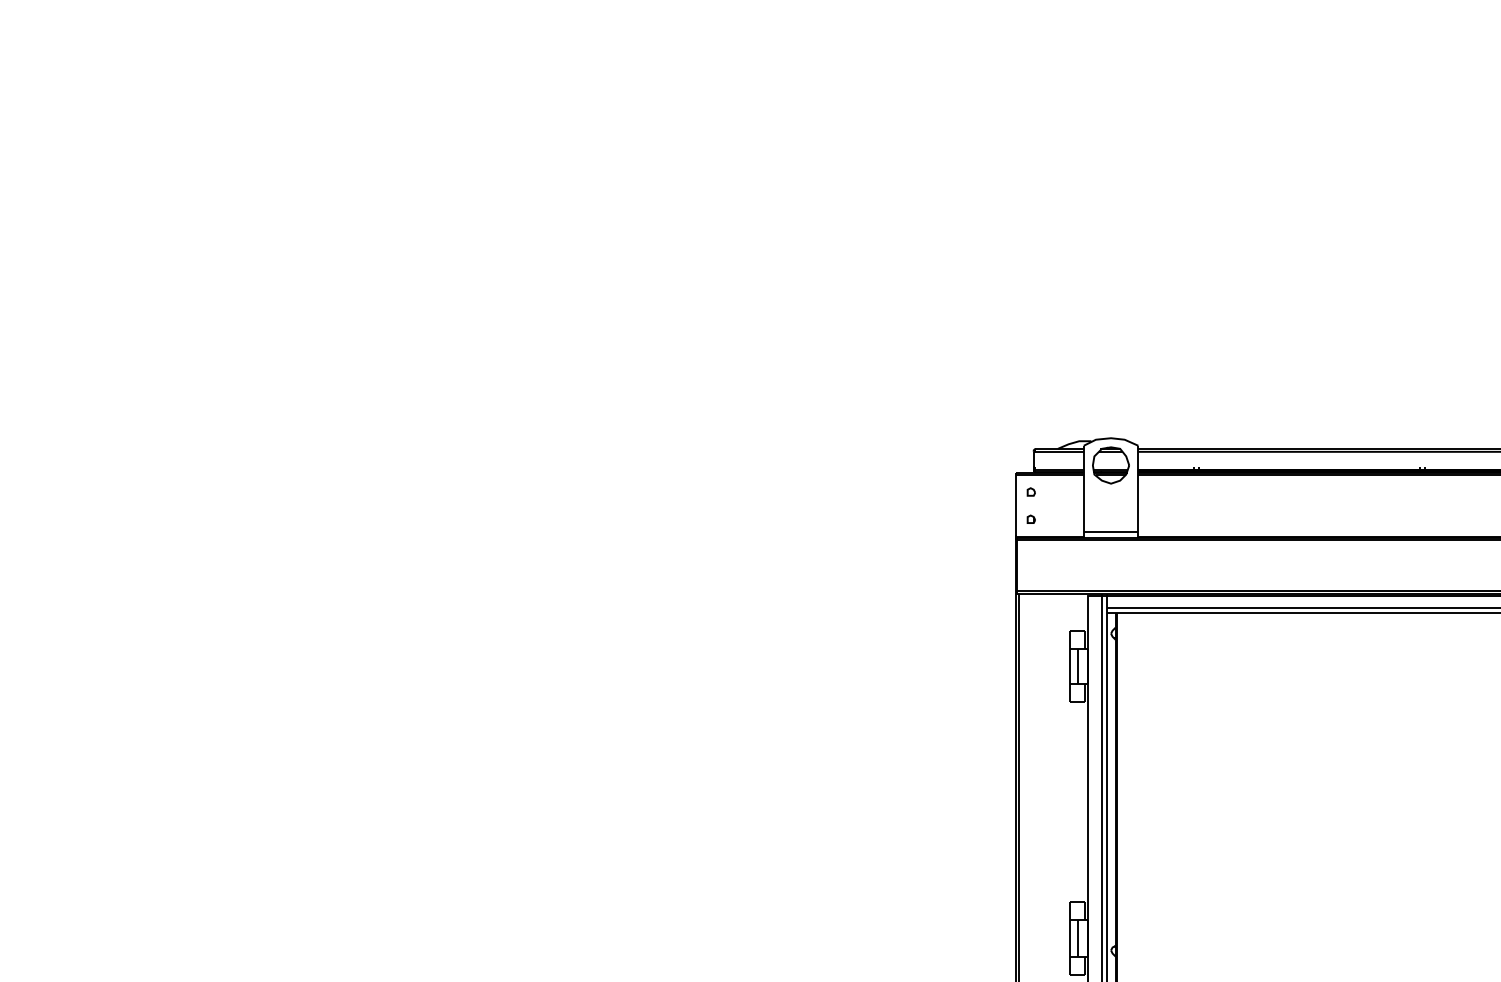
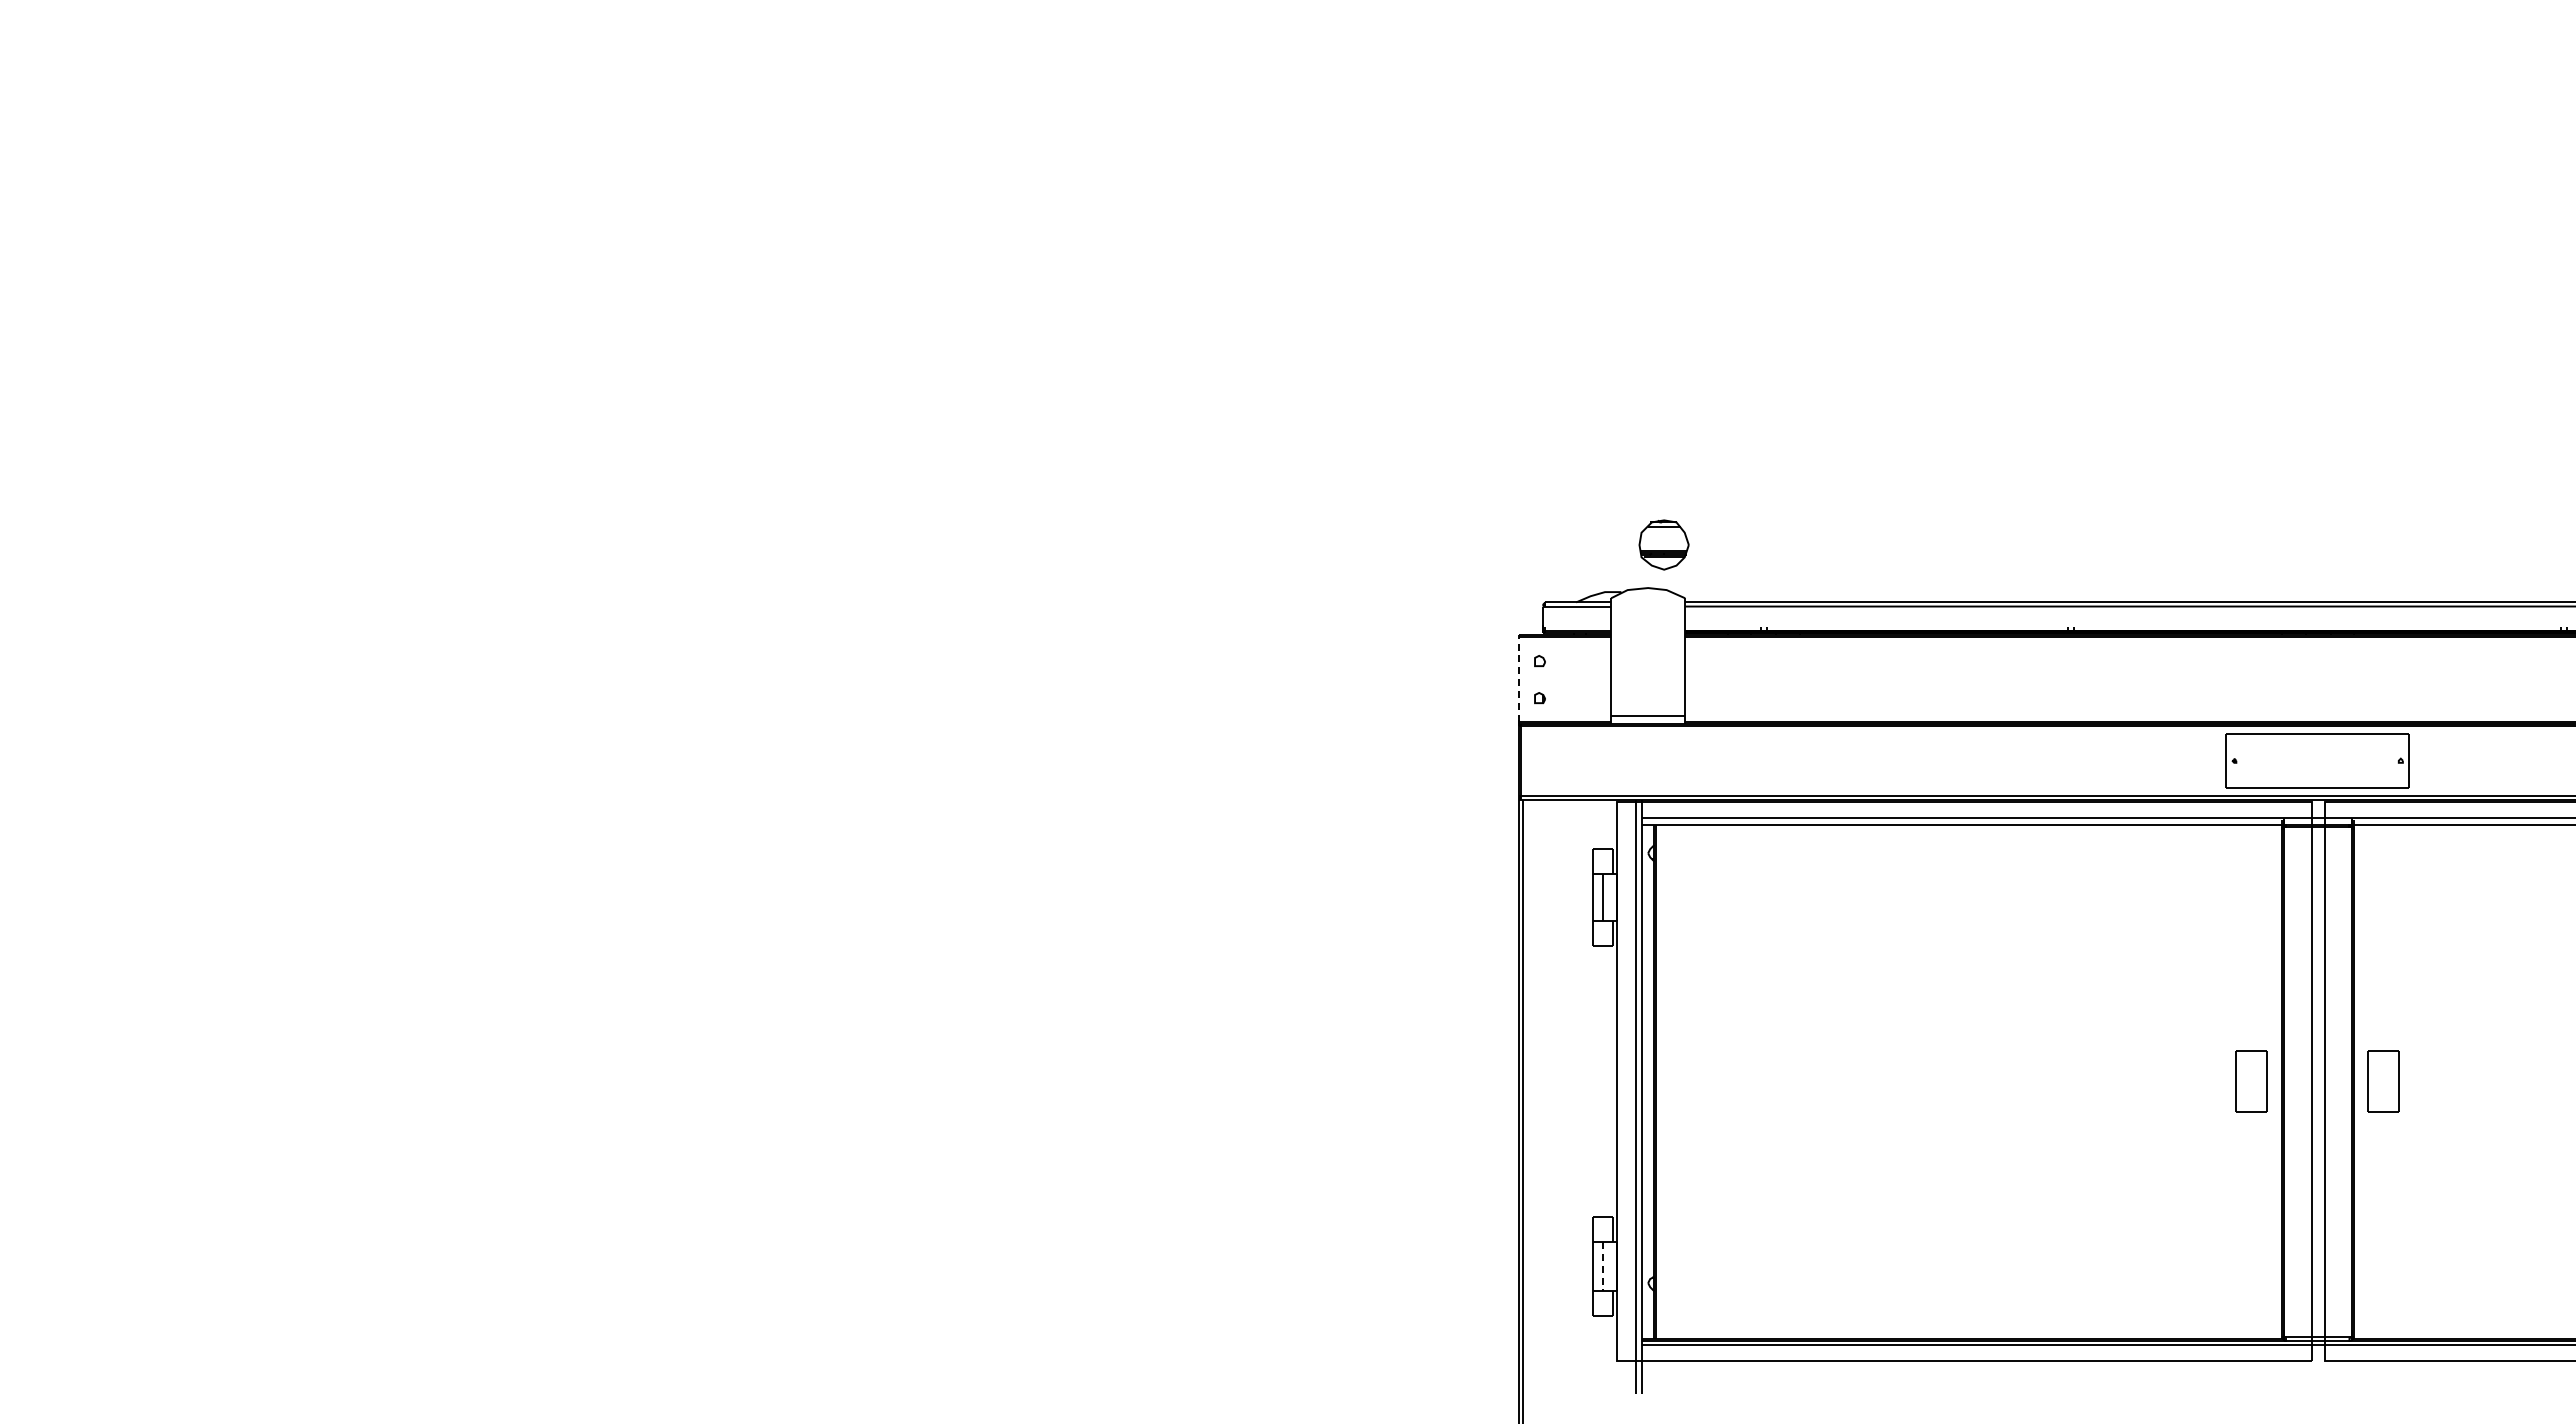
part: (1110, 465) -> (1663, 544), moved
line: (1015, 505) -> (1518, 679), solid -> dashed
line: (1077, 938) -> (1602, 1266), solid -> dashed

